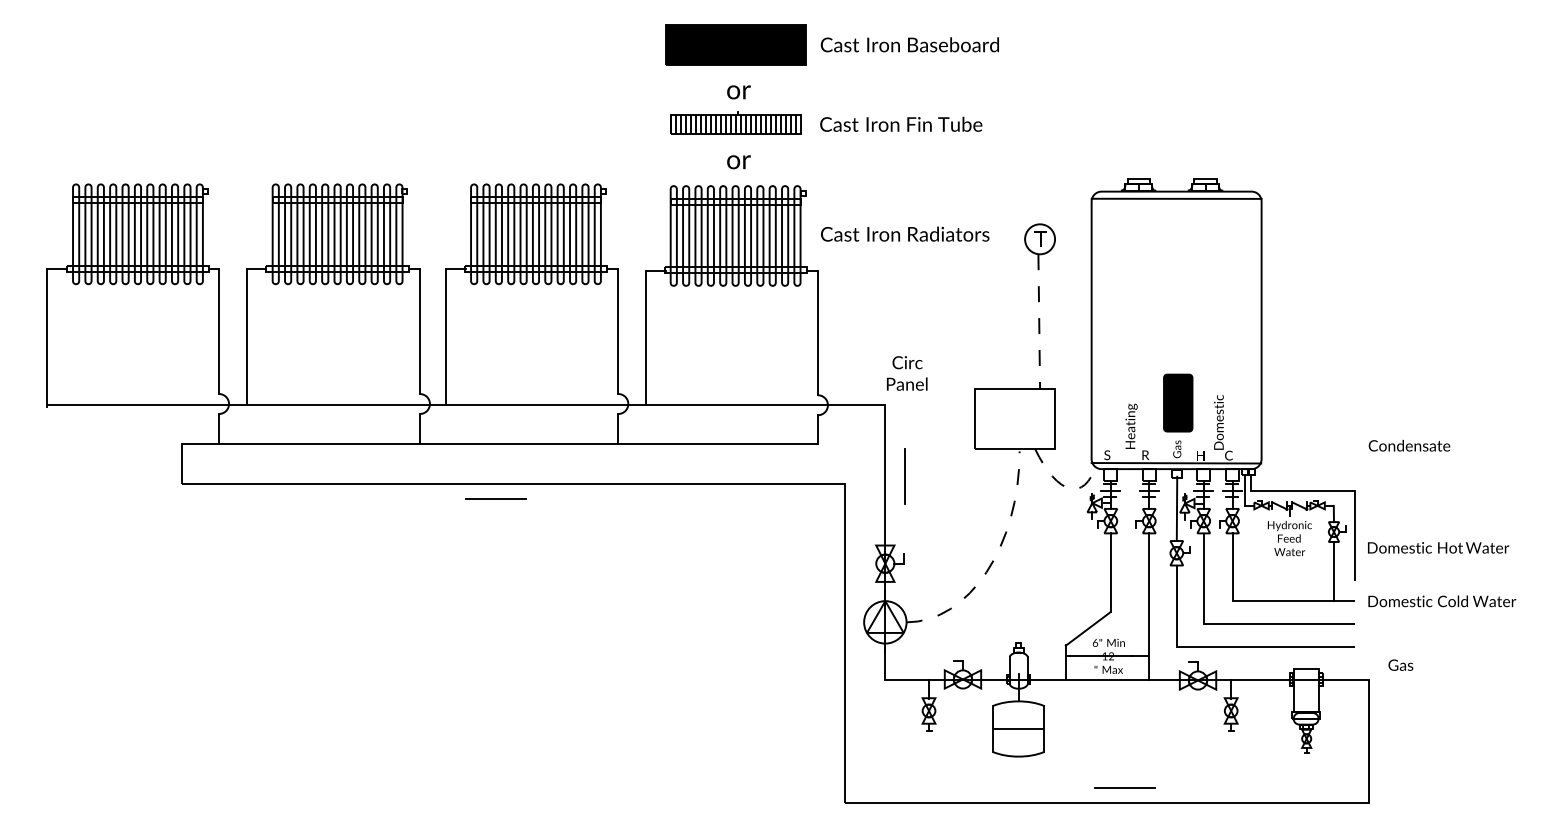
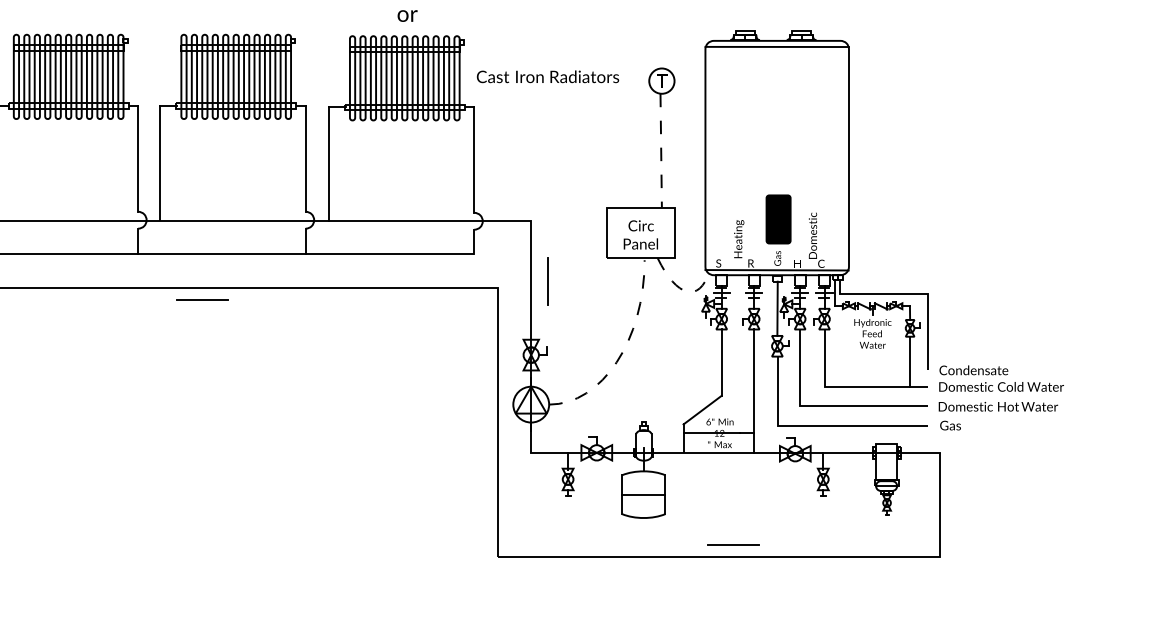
text: (907, 373) -> (641, 234), moved
text: (1409, 445) -> (973, 370), moved
text: (1438, 547) -> (998, 406), moved
text: (1400, 664) -> (950, 425), moved

